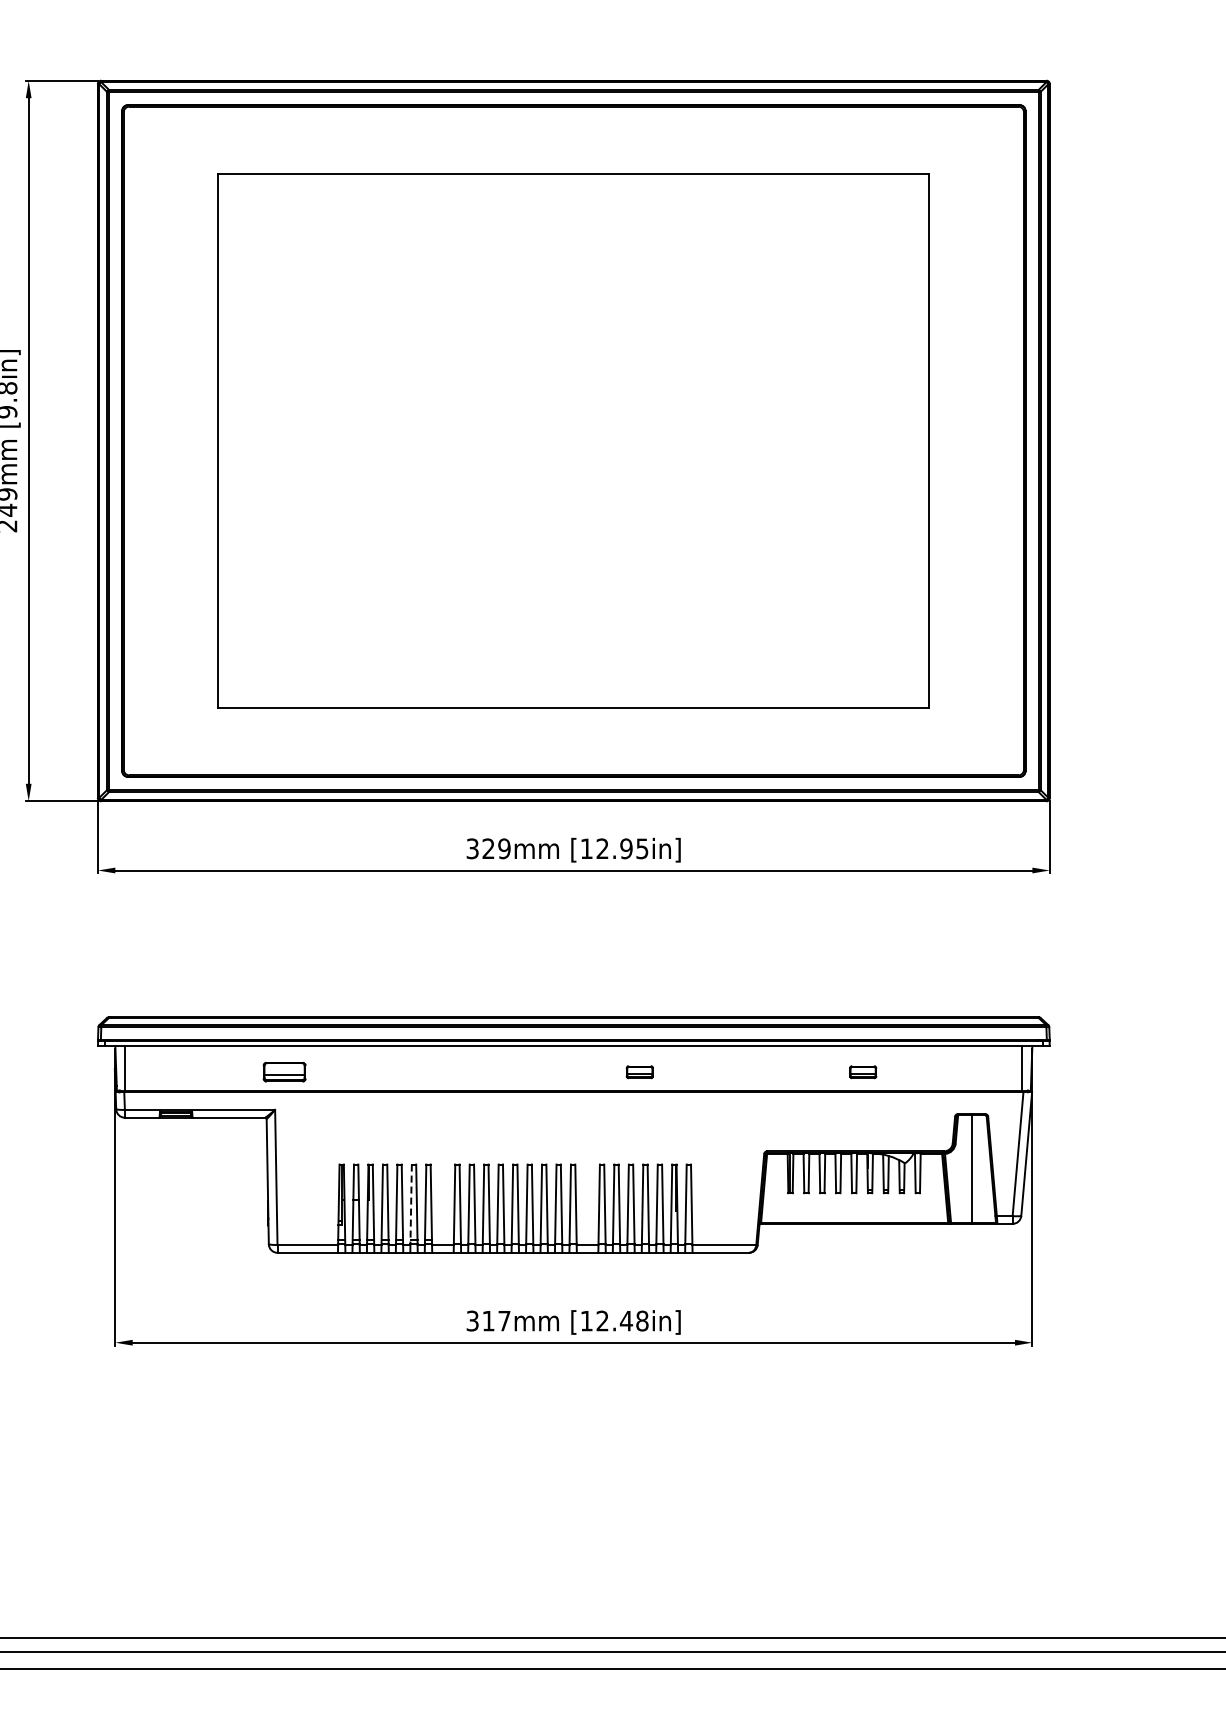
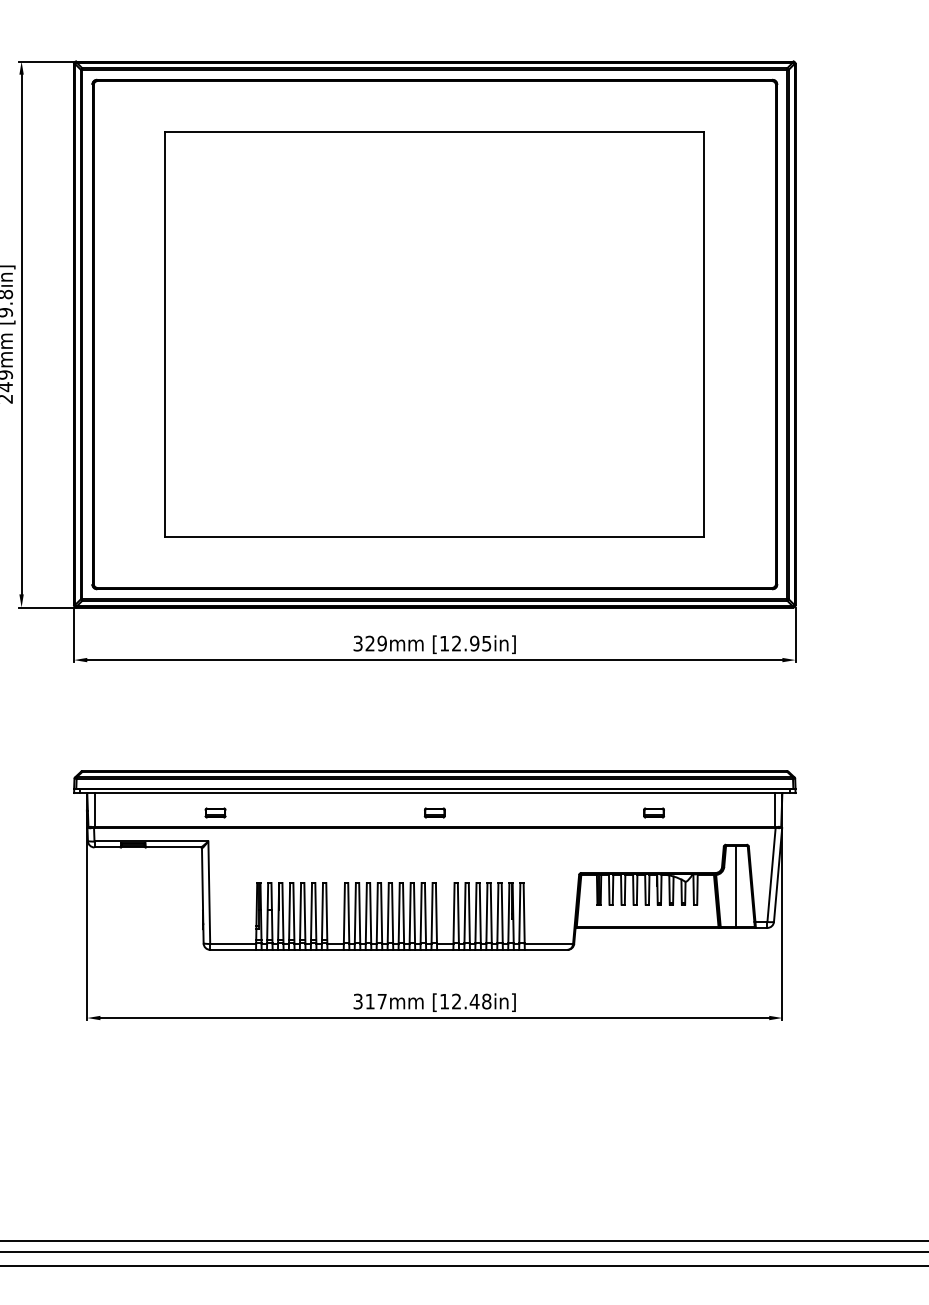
part: (284, 1072) -> (215, 813), size x0.62
part: (639, 1072) -> (434, 813), moved
line: (411, 1205) -> (311, 914), dashed -> solid

